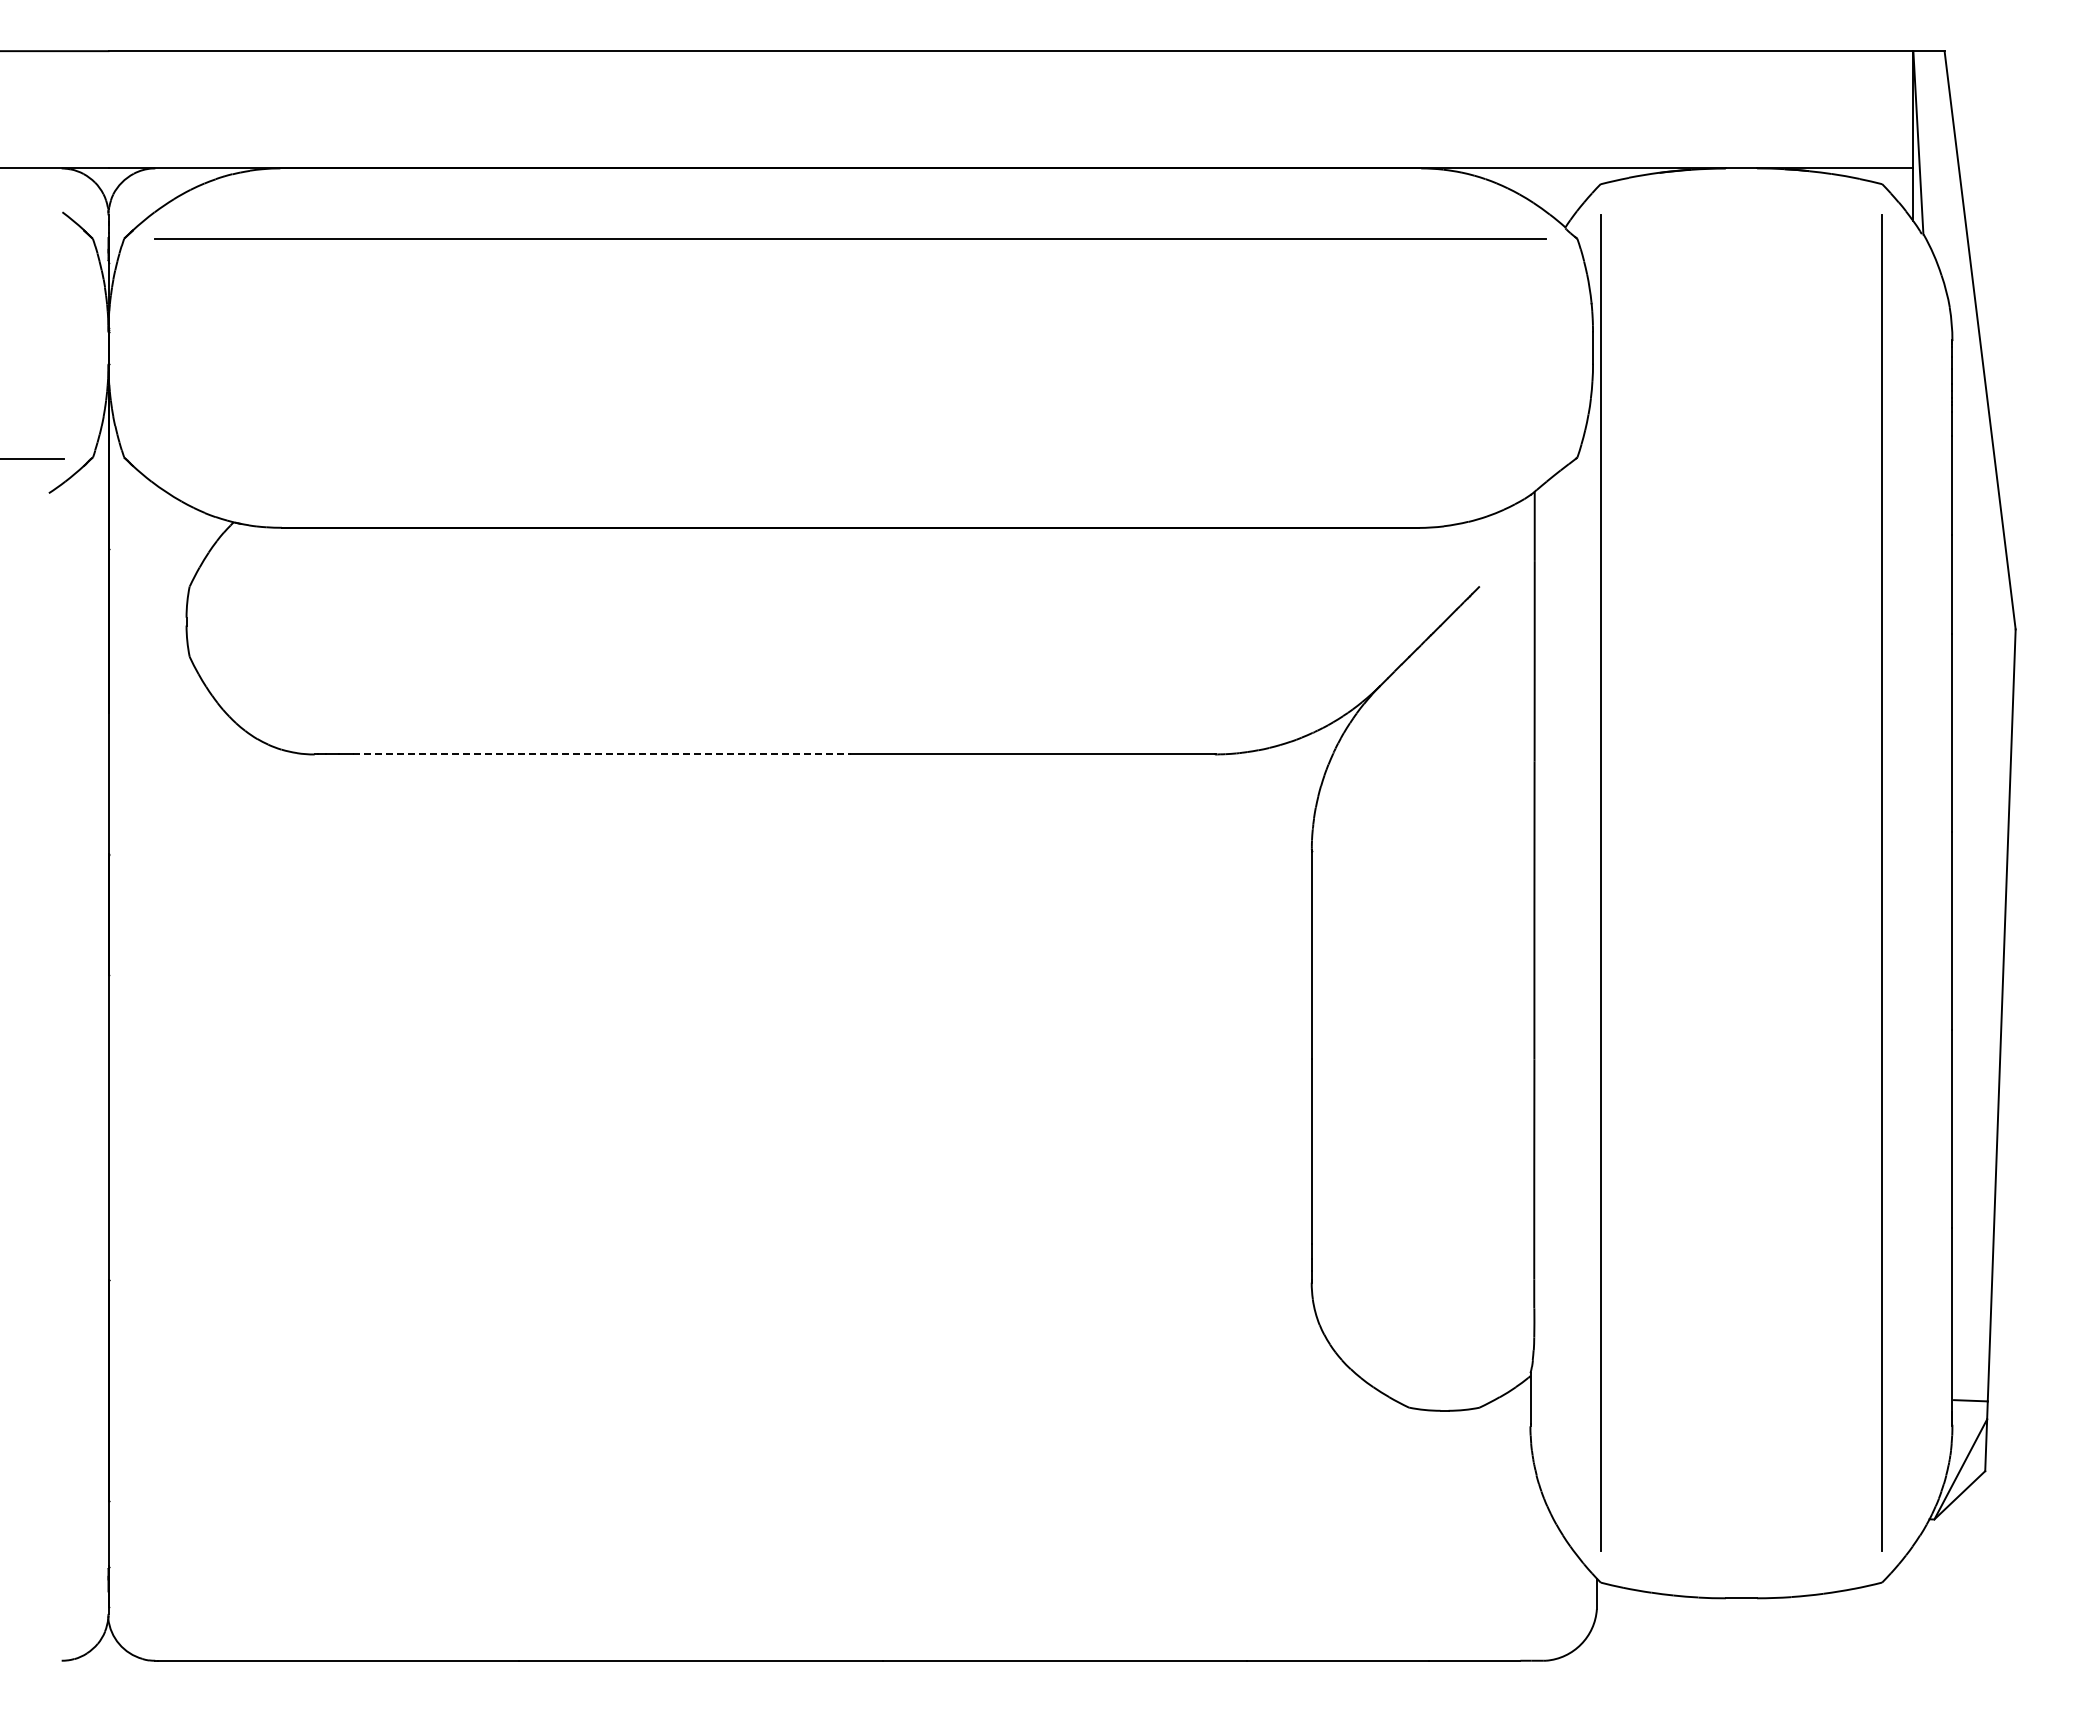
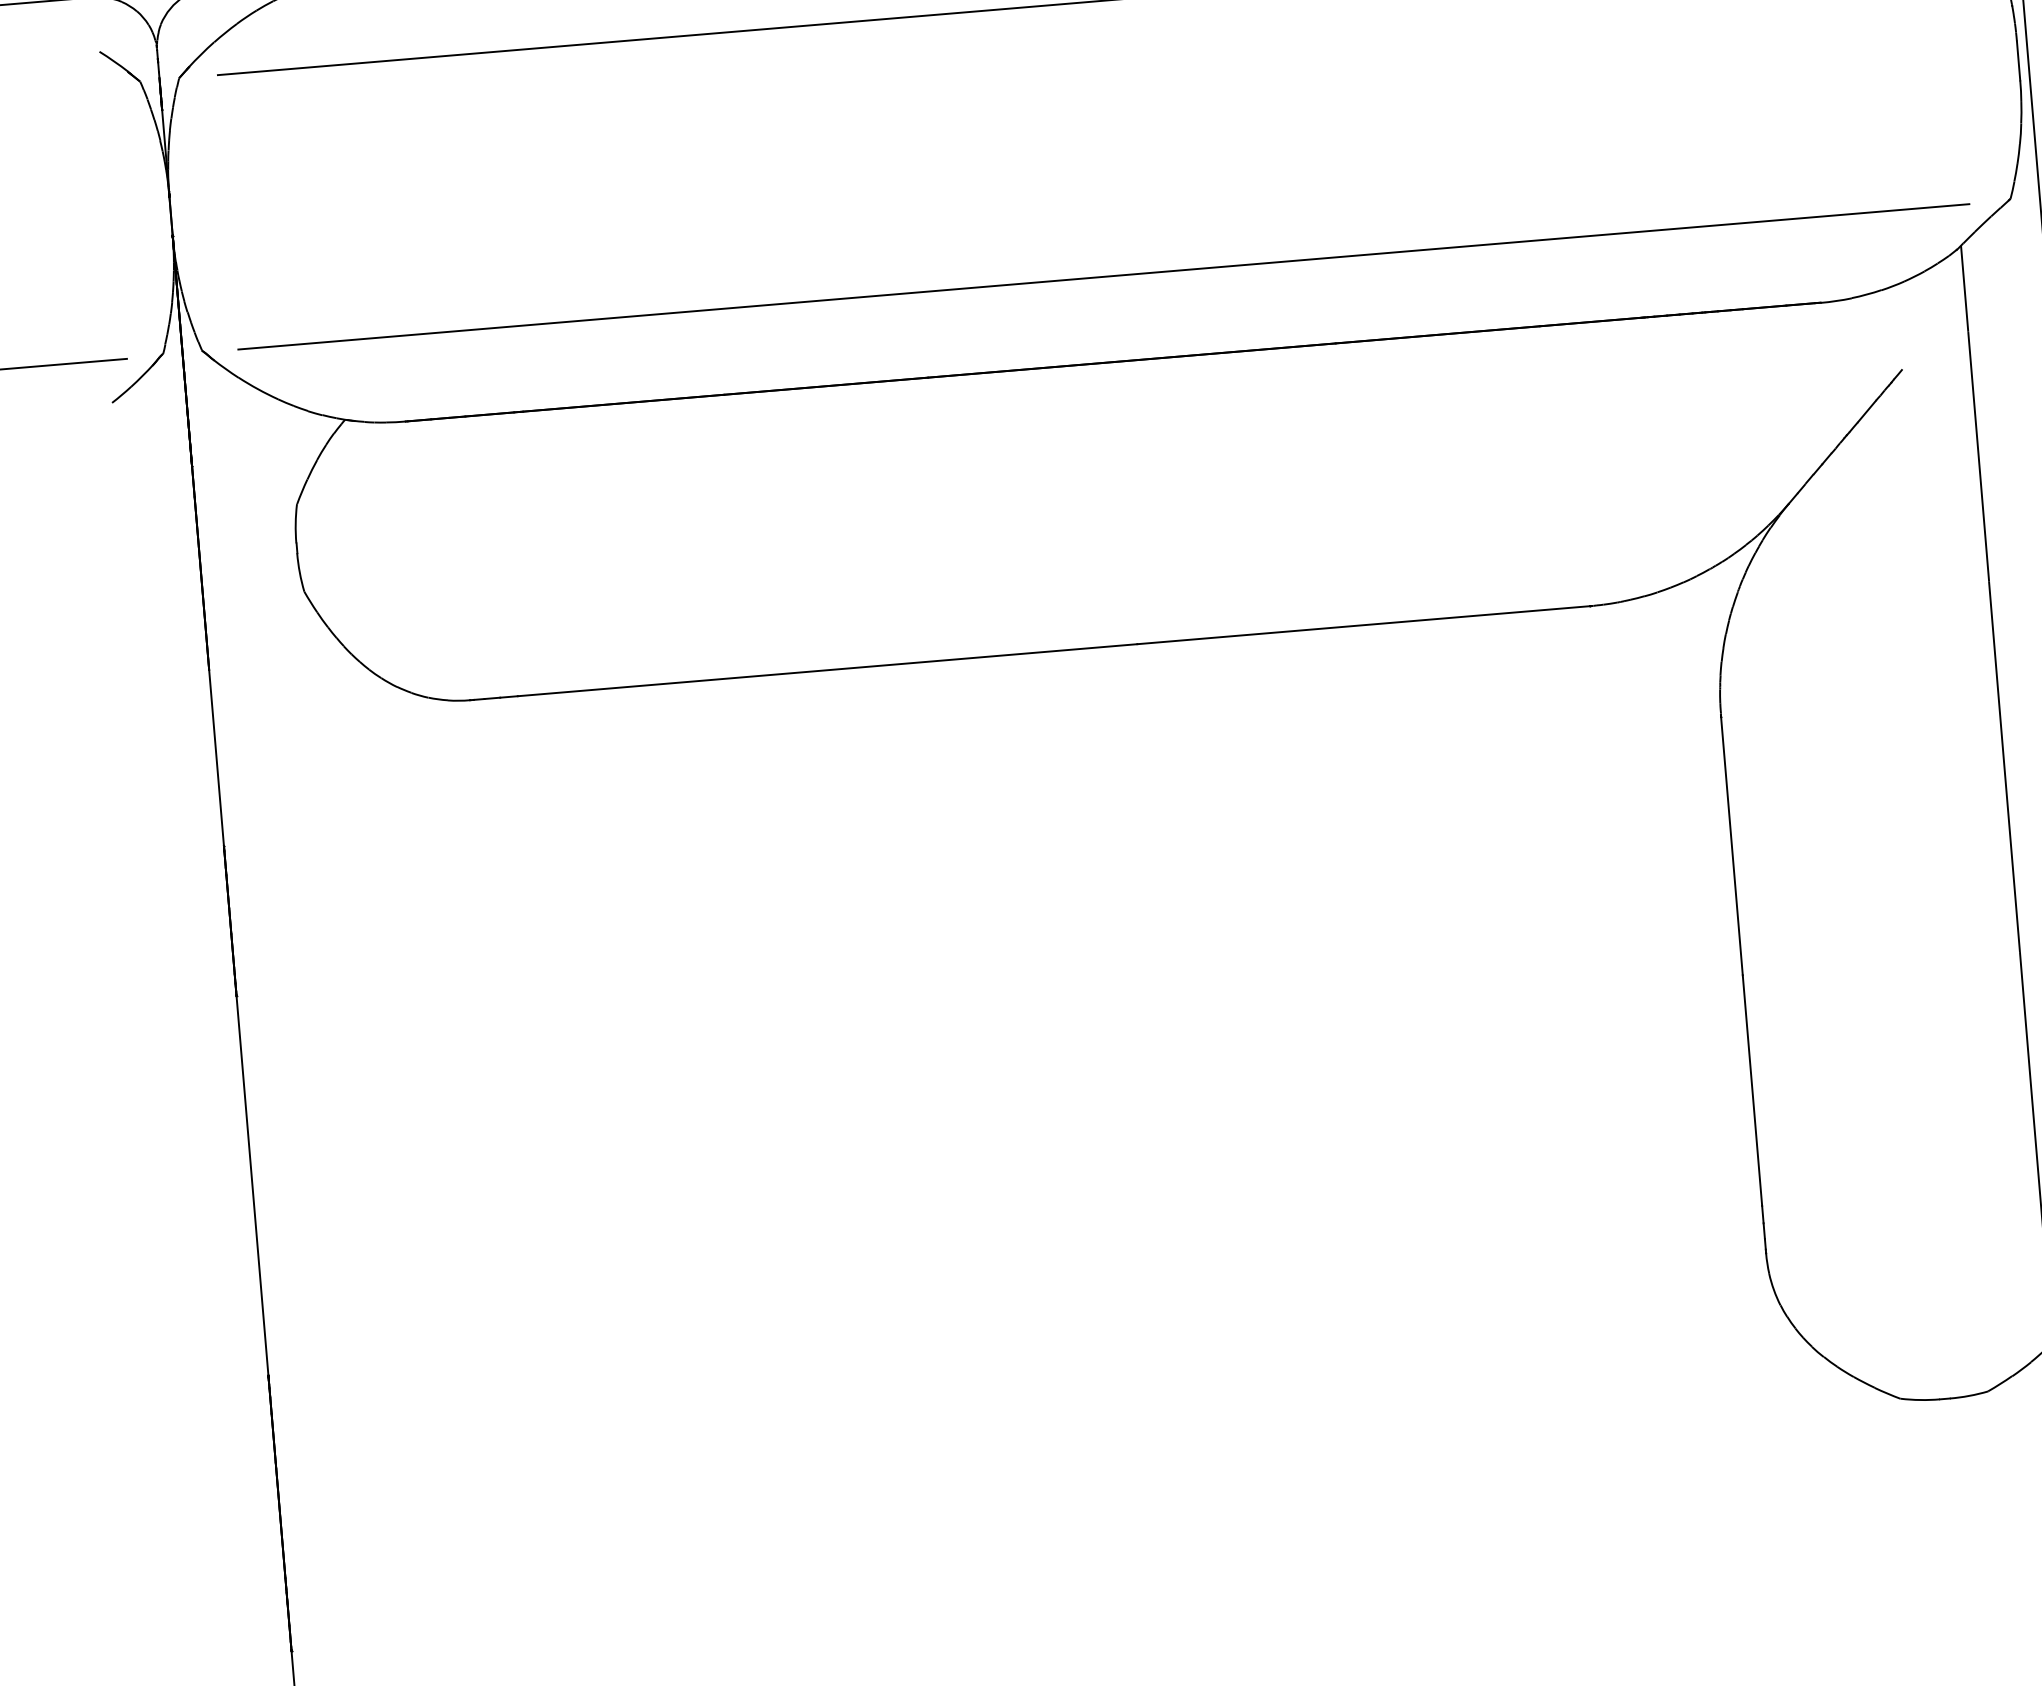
line: (848, 459) -> (1103, 277), added
line: (601, 754) -> (827, 670), dashed -> solid

